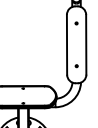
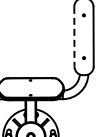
line: (67, 44) -> (74, 36), solid -> dashed

